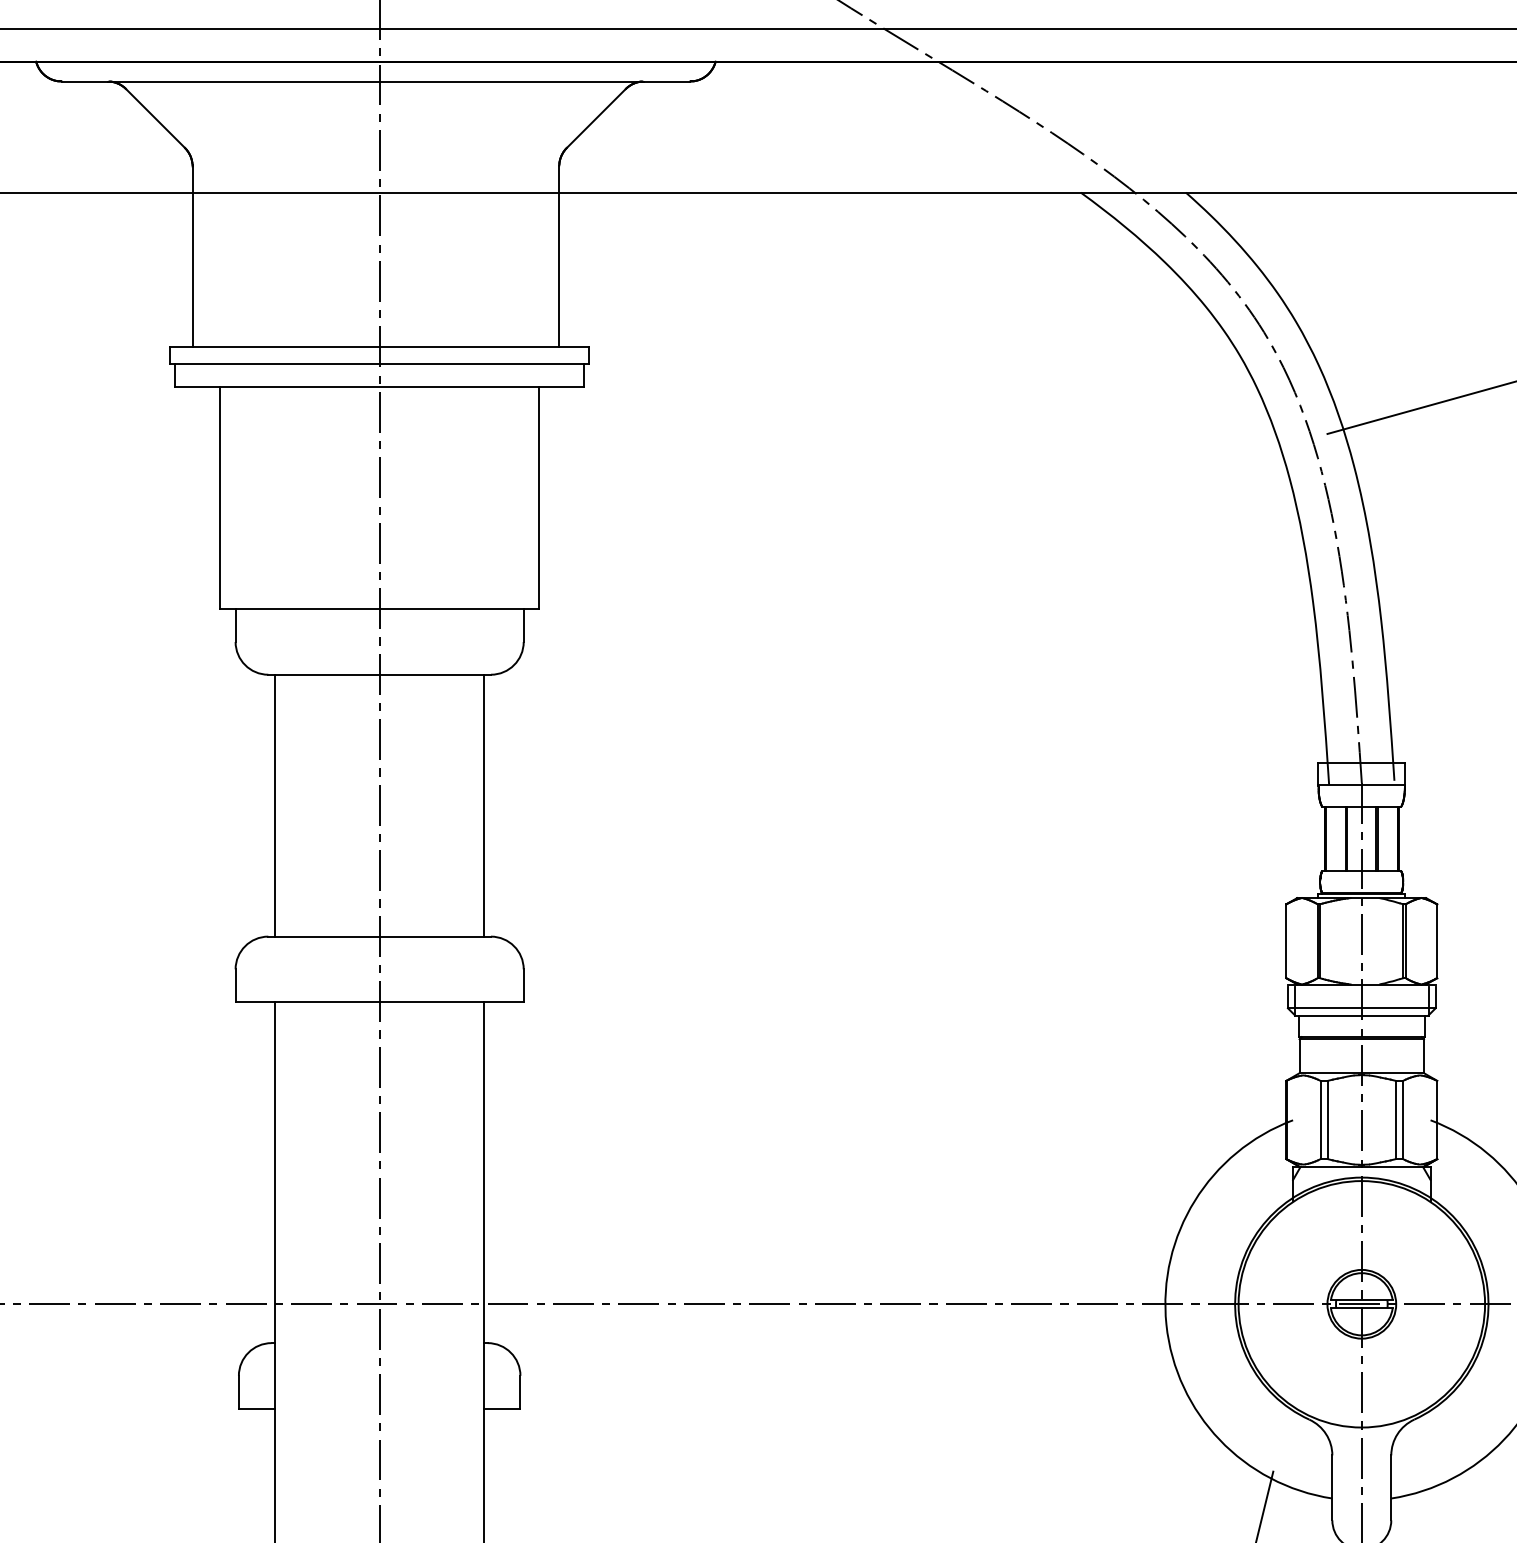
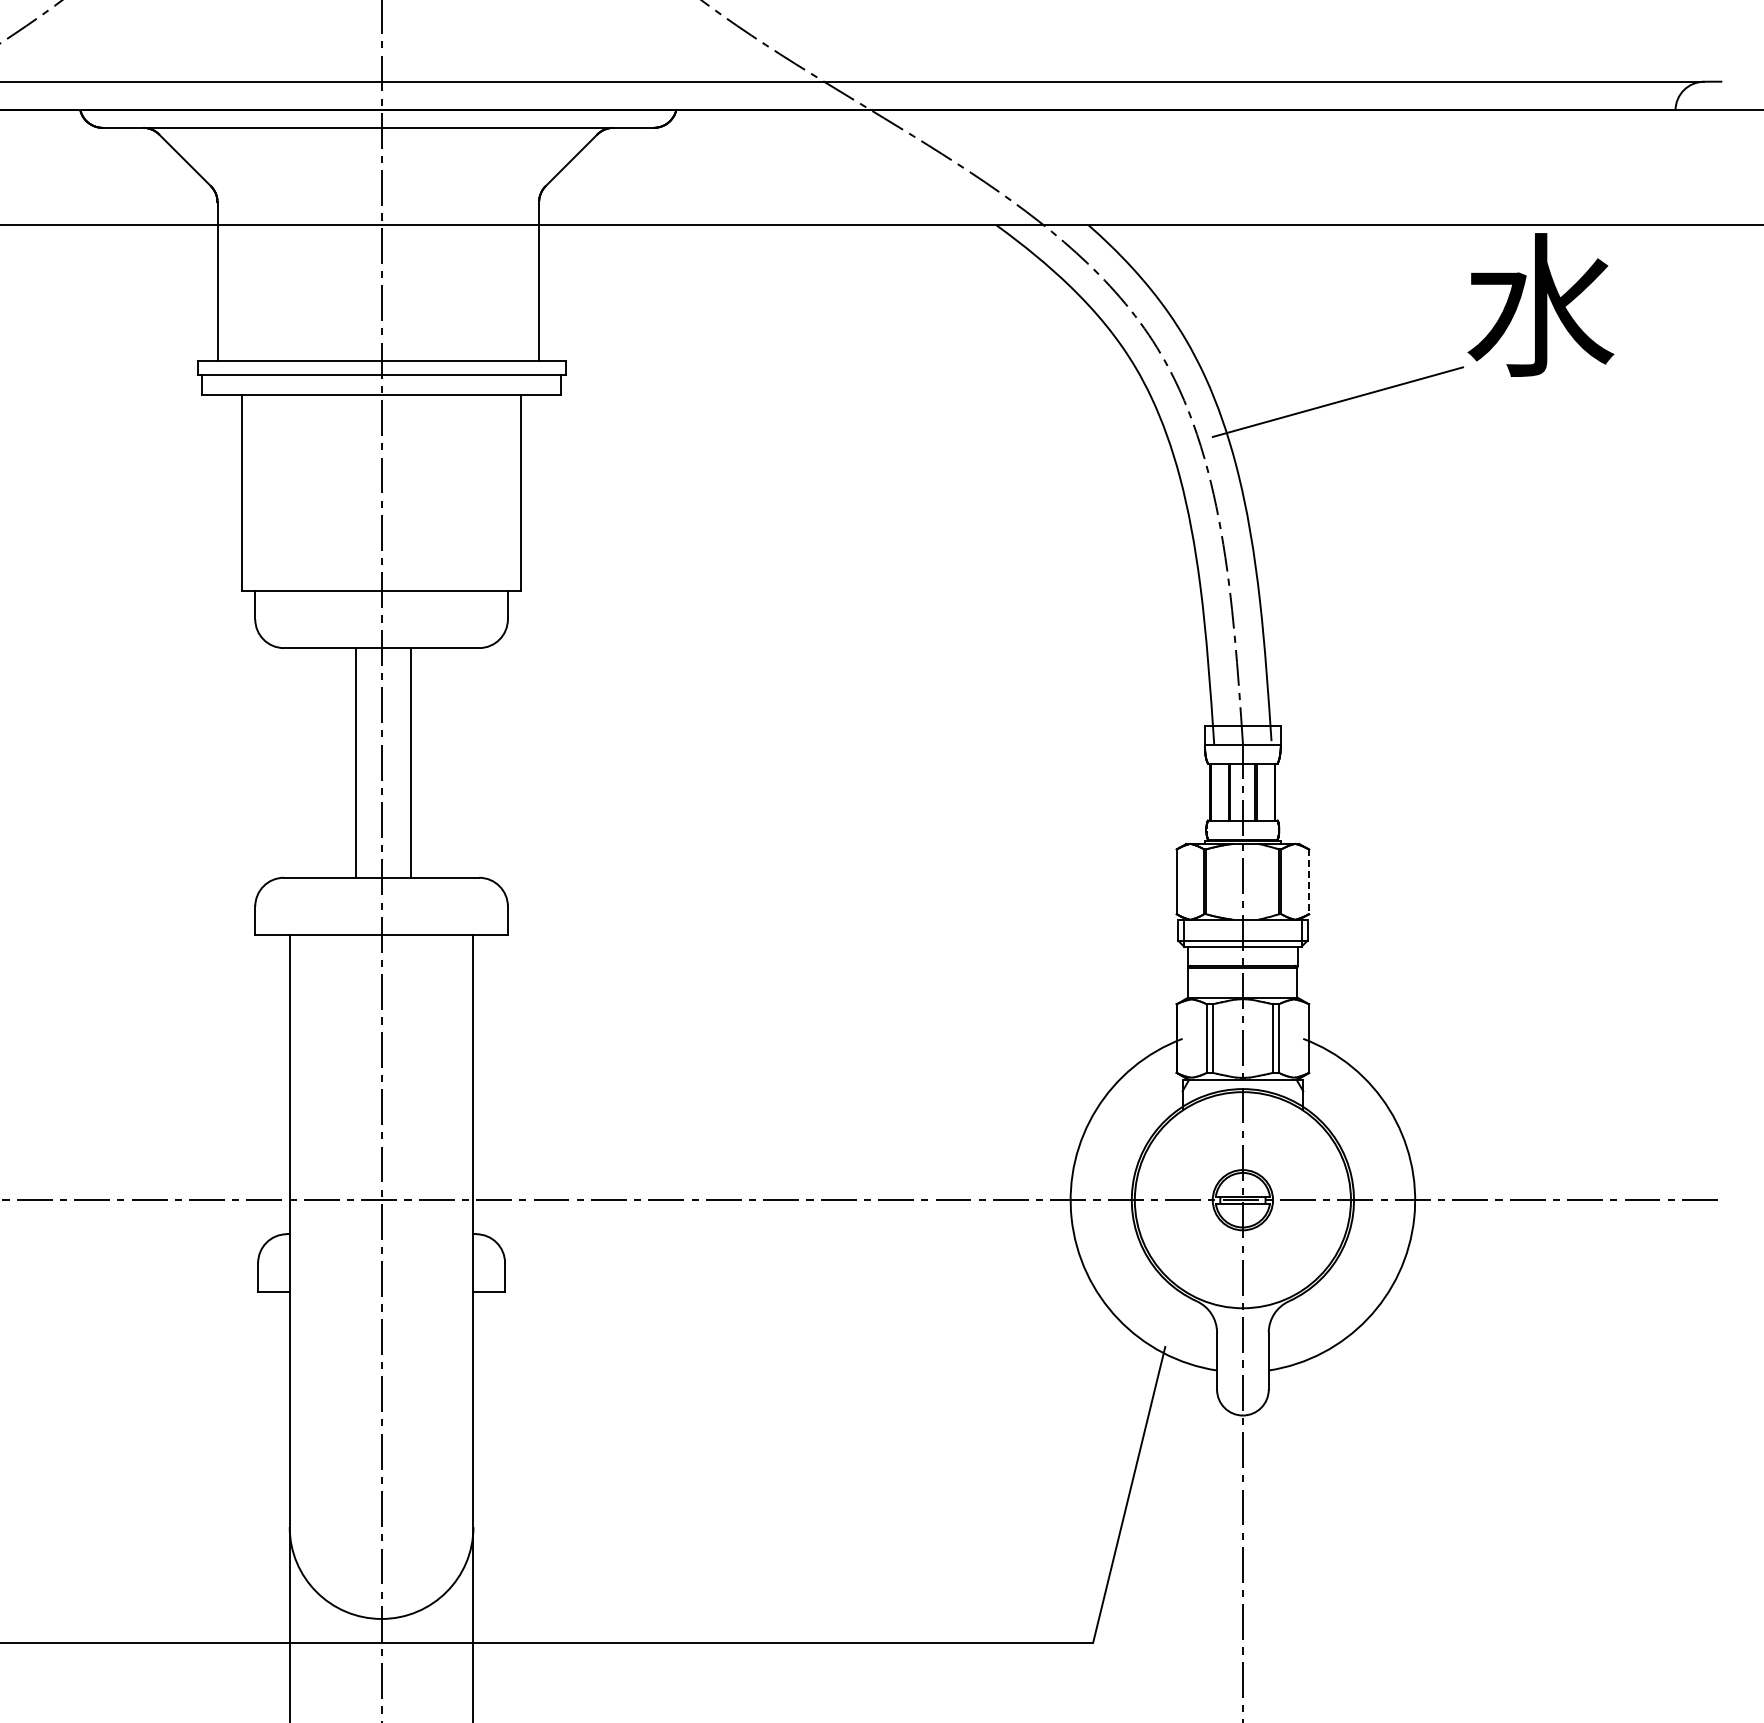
line: (274, 805) -> (355, 762), moved
line: (484, 805) -> (411, 762), moved
line: (1436, 942) -> (1308, 882), solid -> dashed

